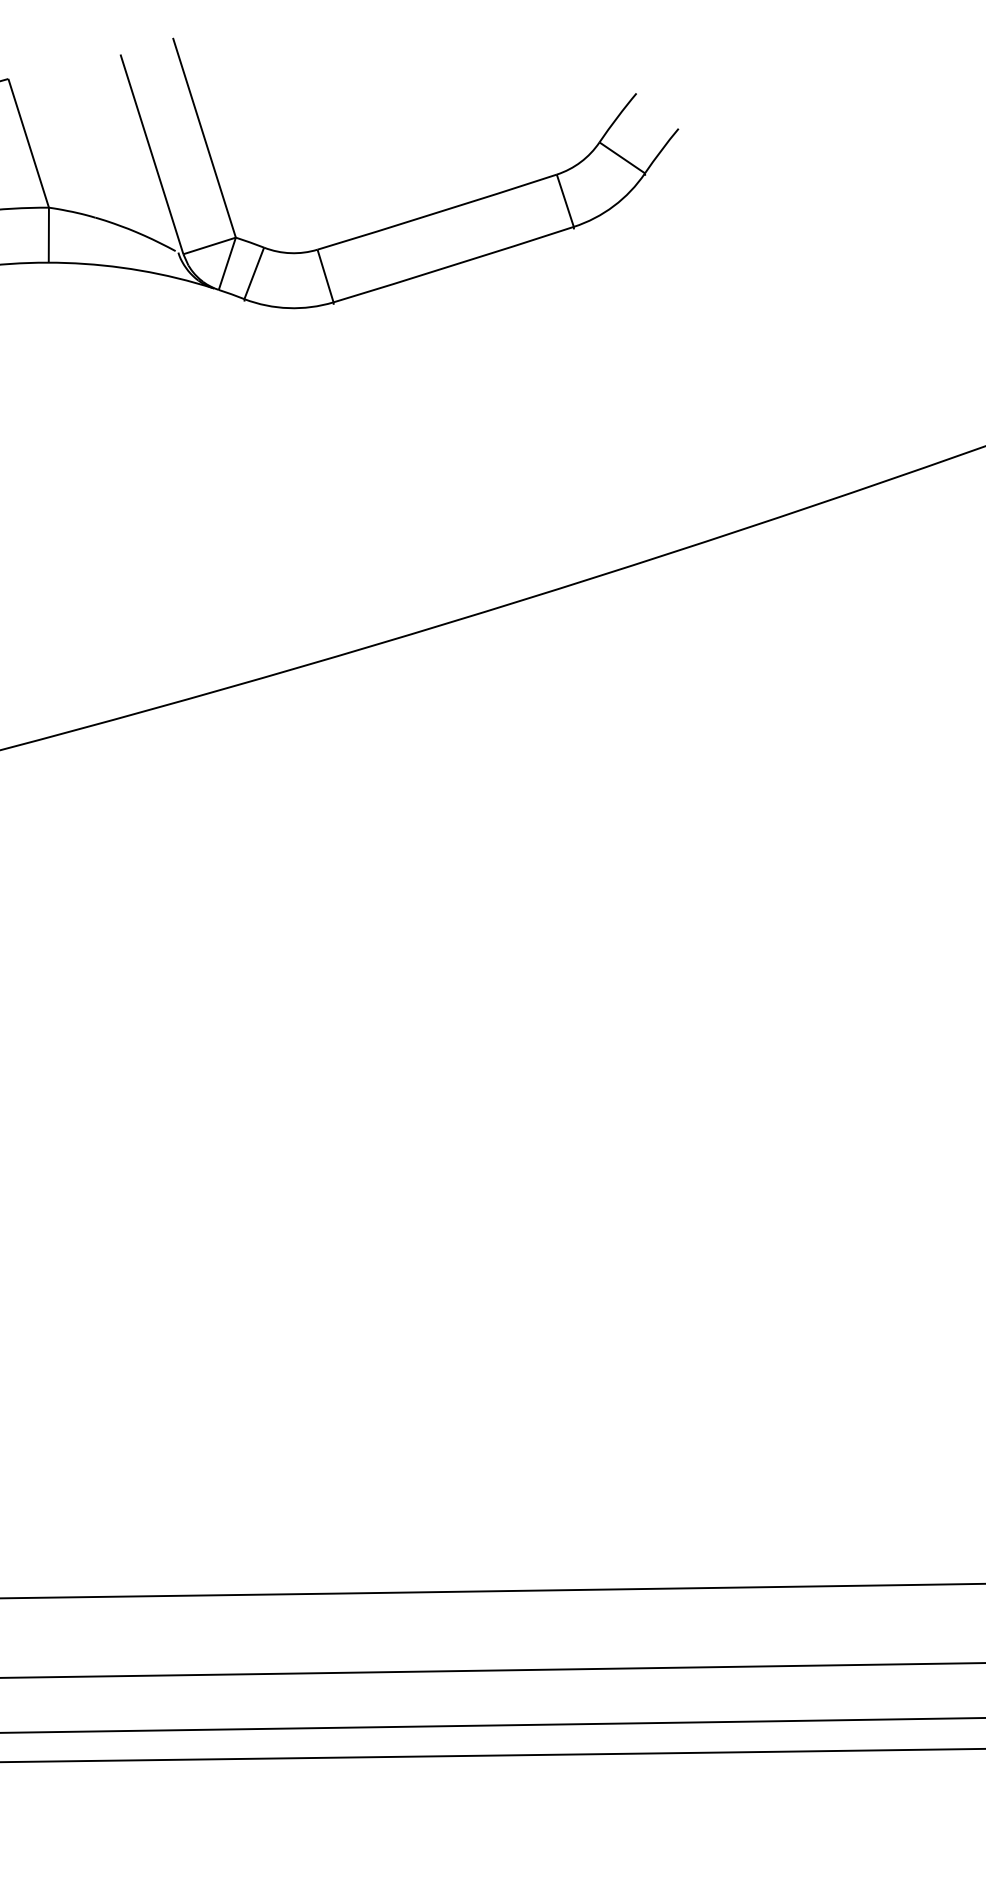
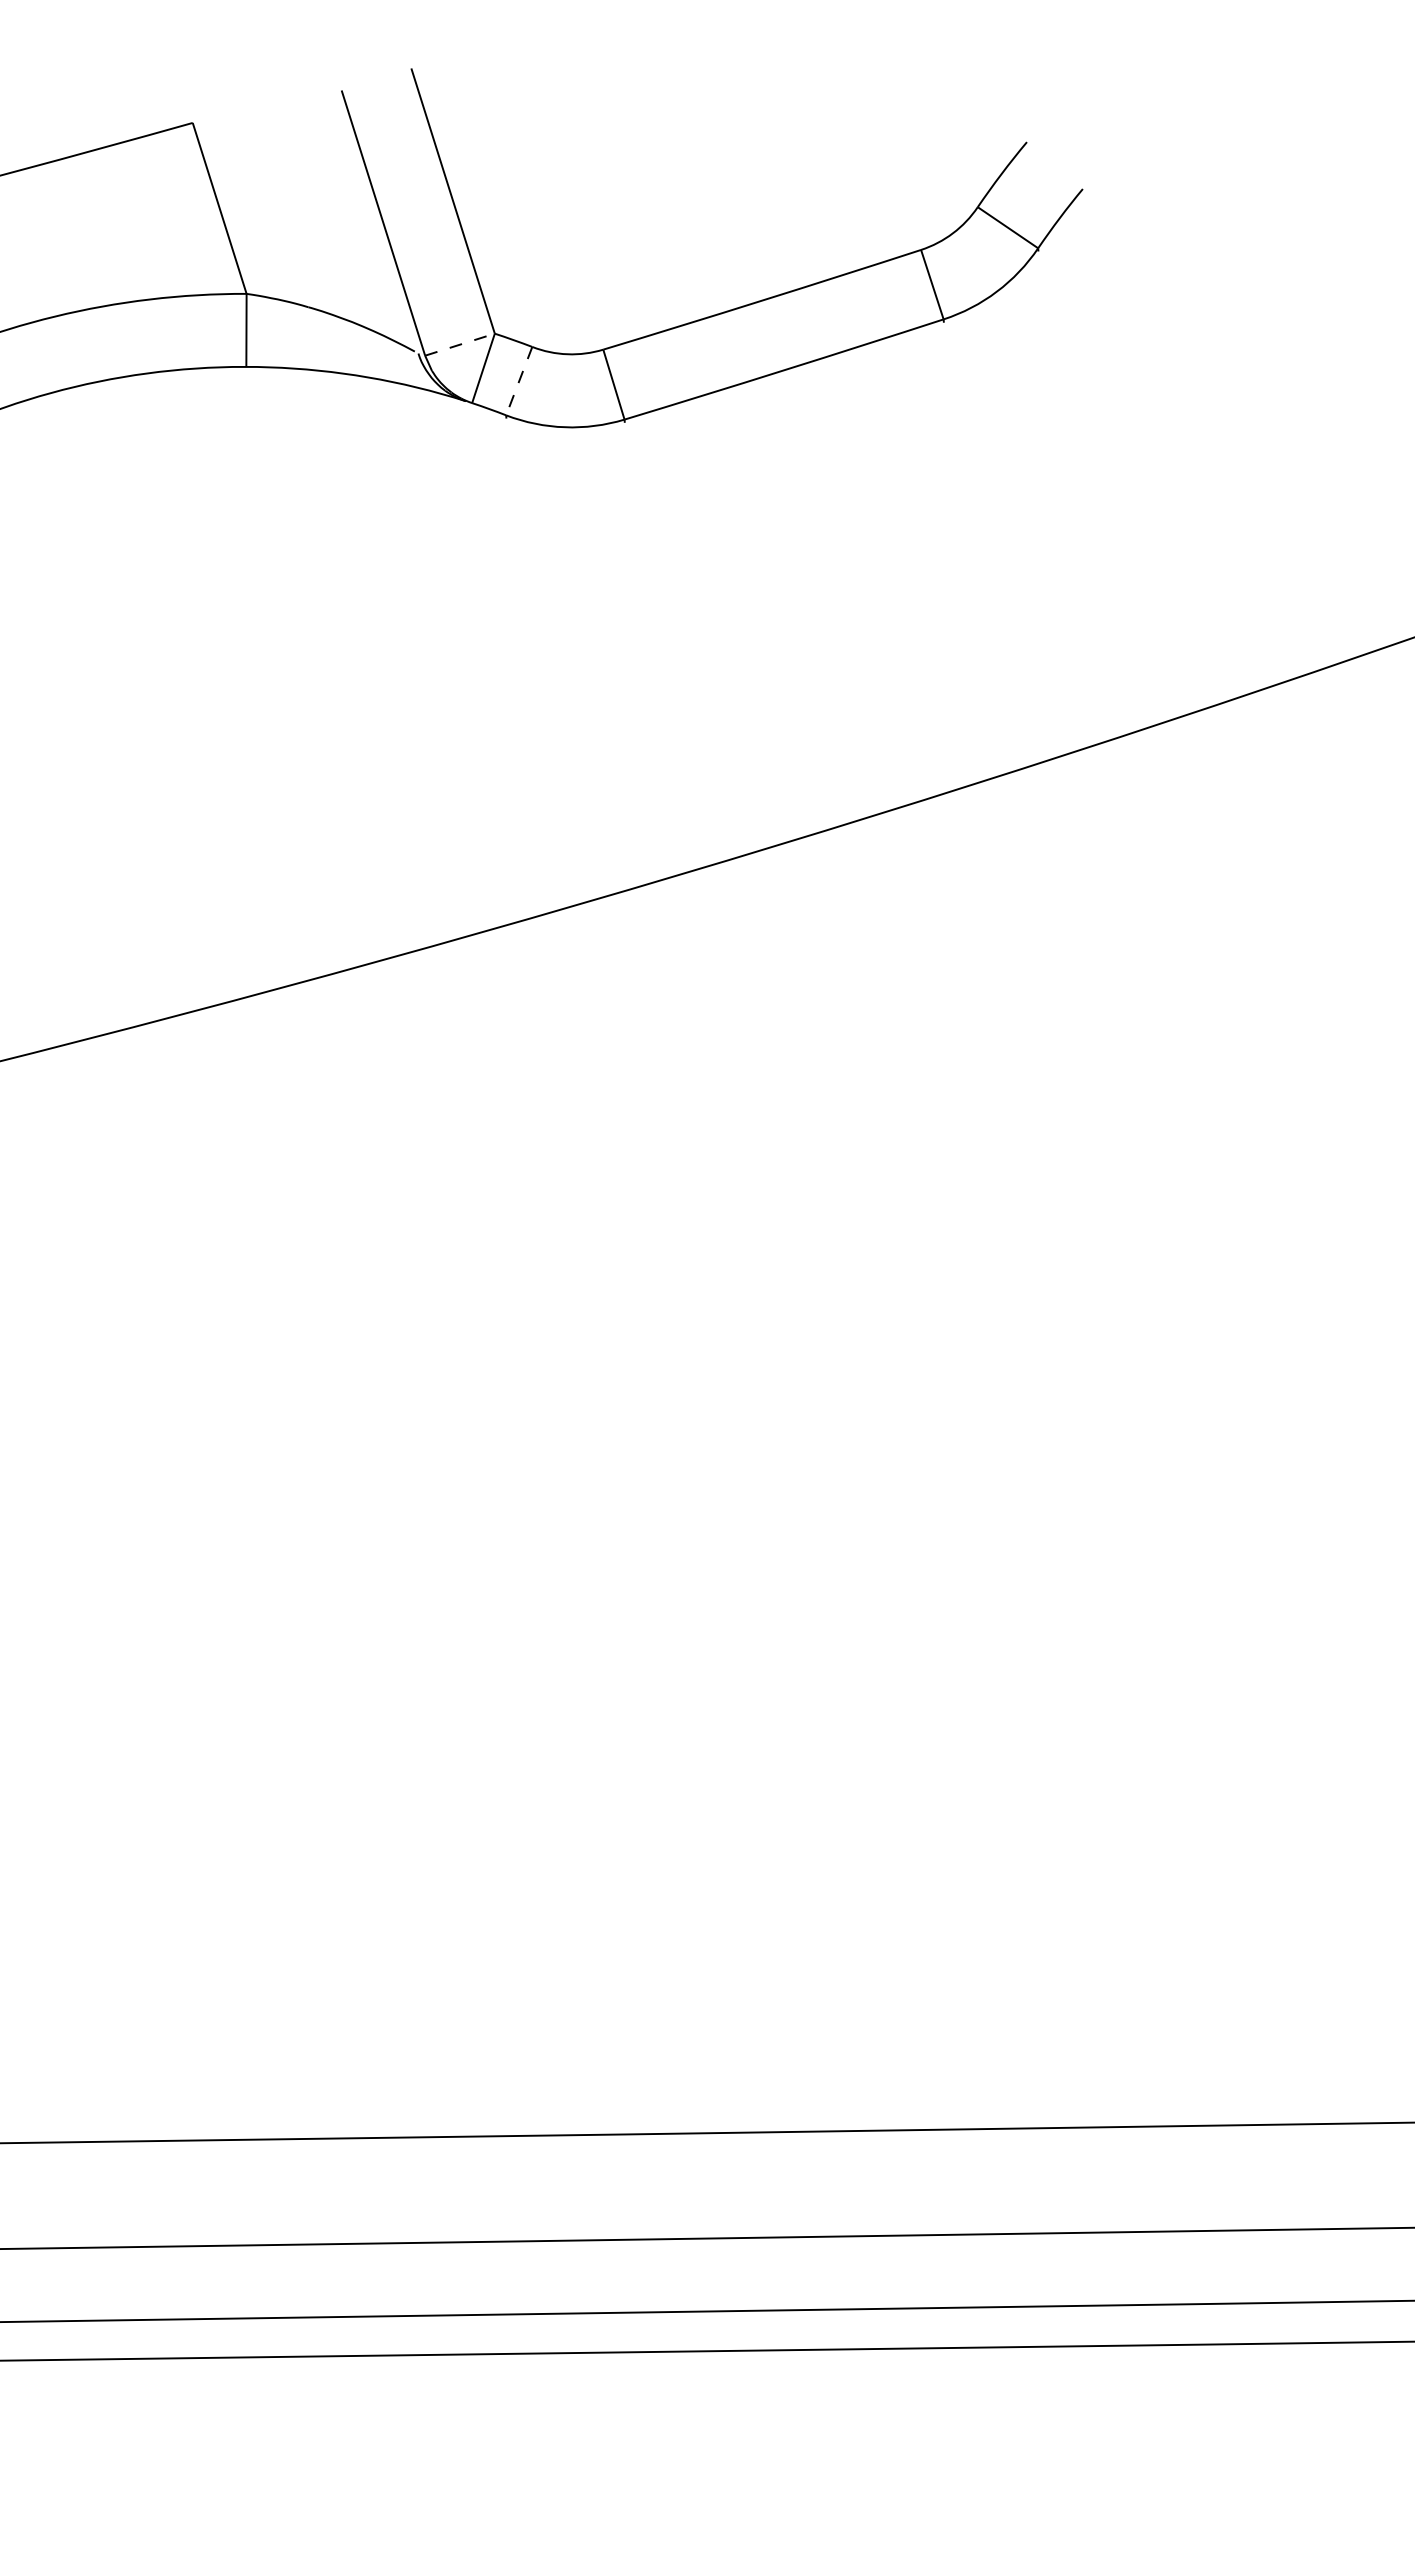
line: (210, 245) -> (460, 344), solid -> dashed
line: (254, 273) -> (519, 381), solid -> dashed

